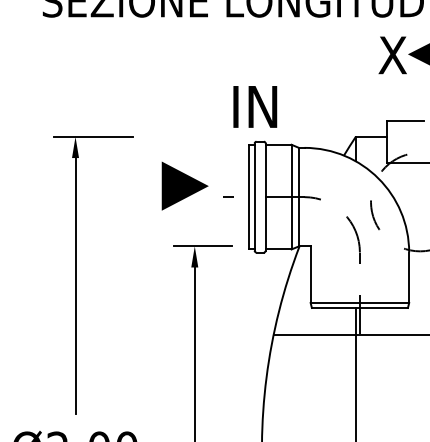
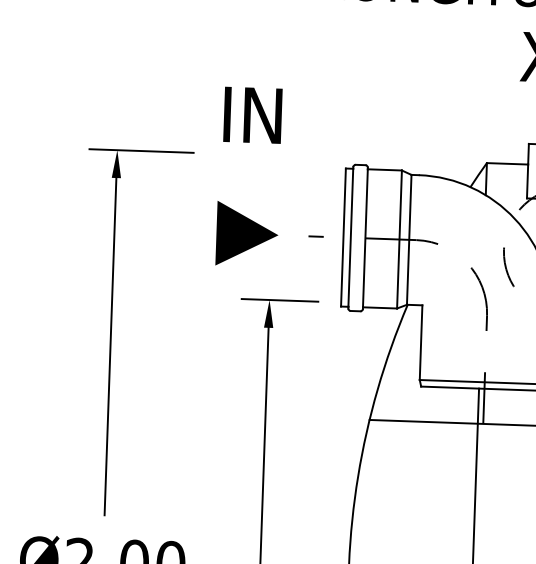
text: (255, 106) -> (253, 114), moved
line: (184, 185) -> (246, 233), moved

